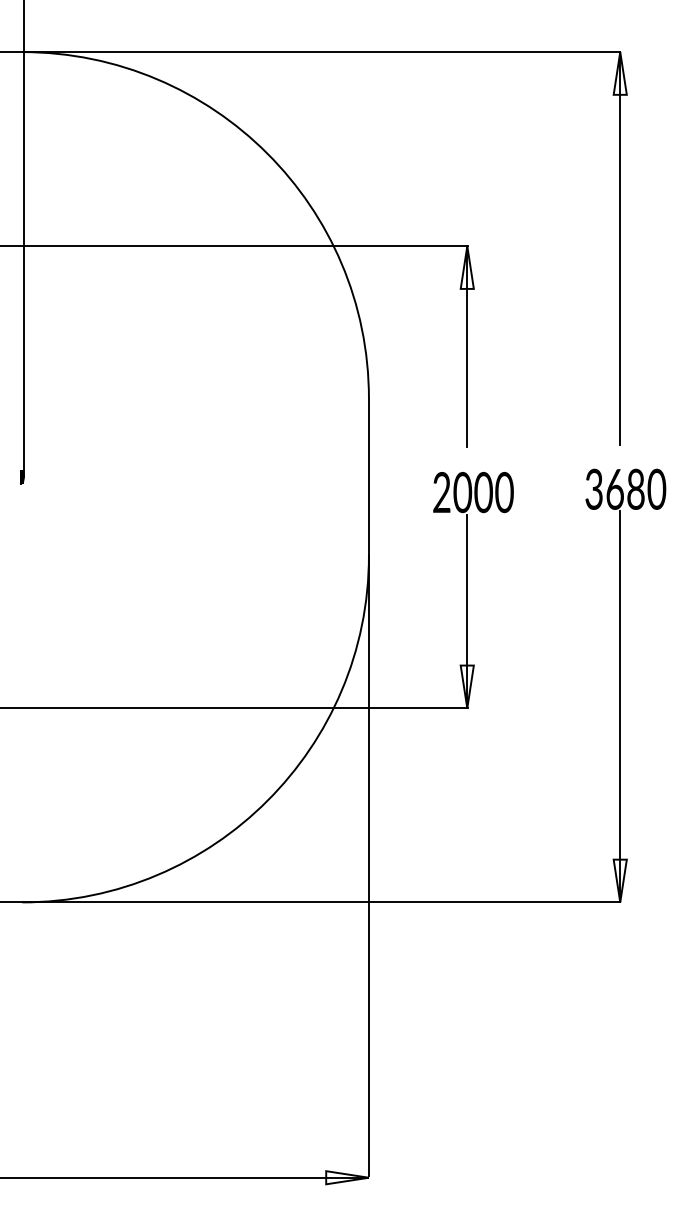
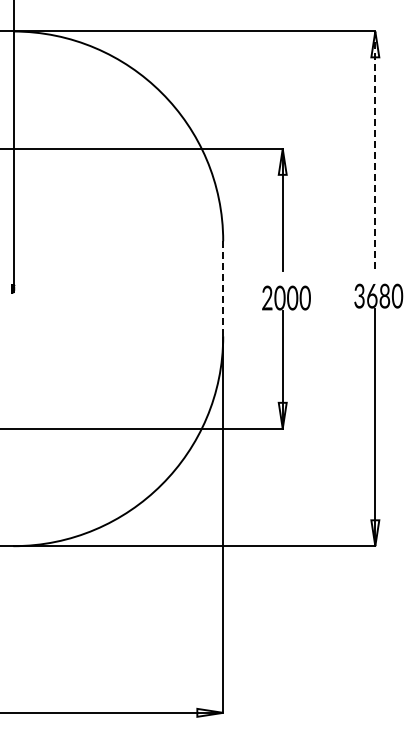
line: (620, 248) -> (375, 150), solid -> dashed
line: (369, 476) -> (223, 288), solid -> dashed

